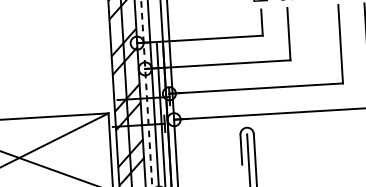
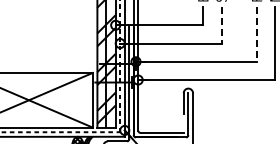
line: (288, 34) -> (221, 25), solid -> dashed
line: (341, 44) -> (257, 34), solid -> dashed

